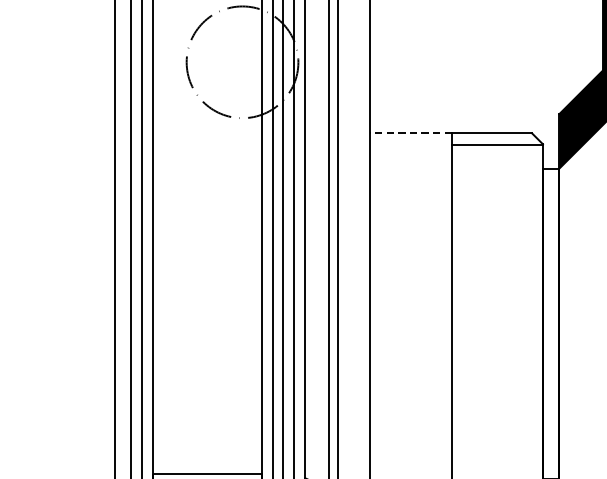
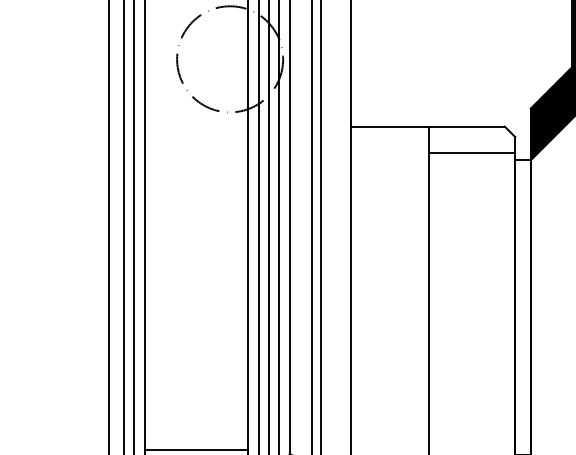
line: (411, 133) -> (390, 126), dashed -> solid
line: (496, 144) -> (471, 152), moved

